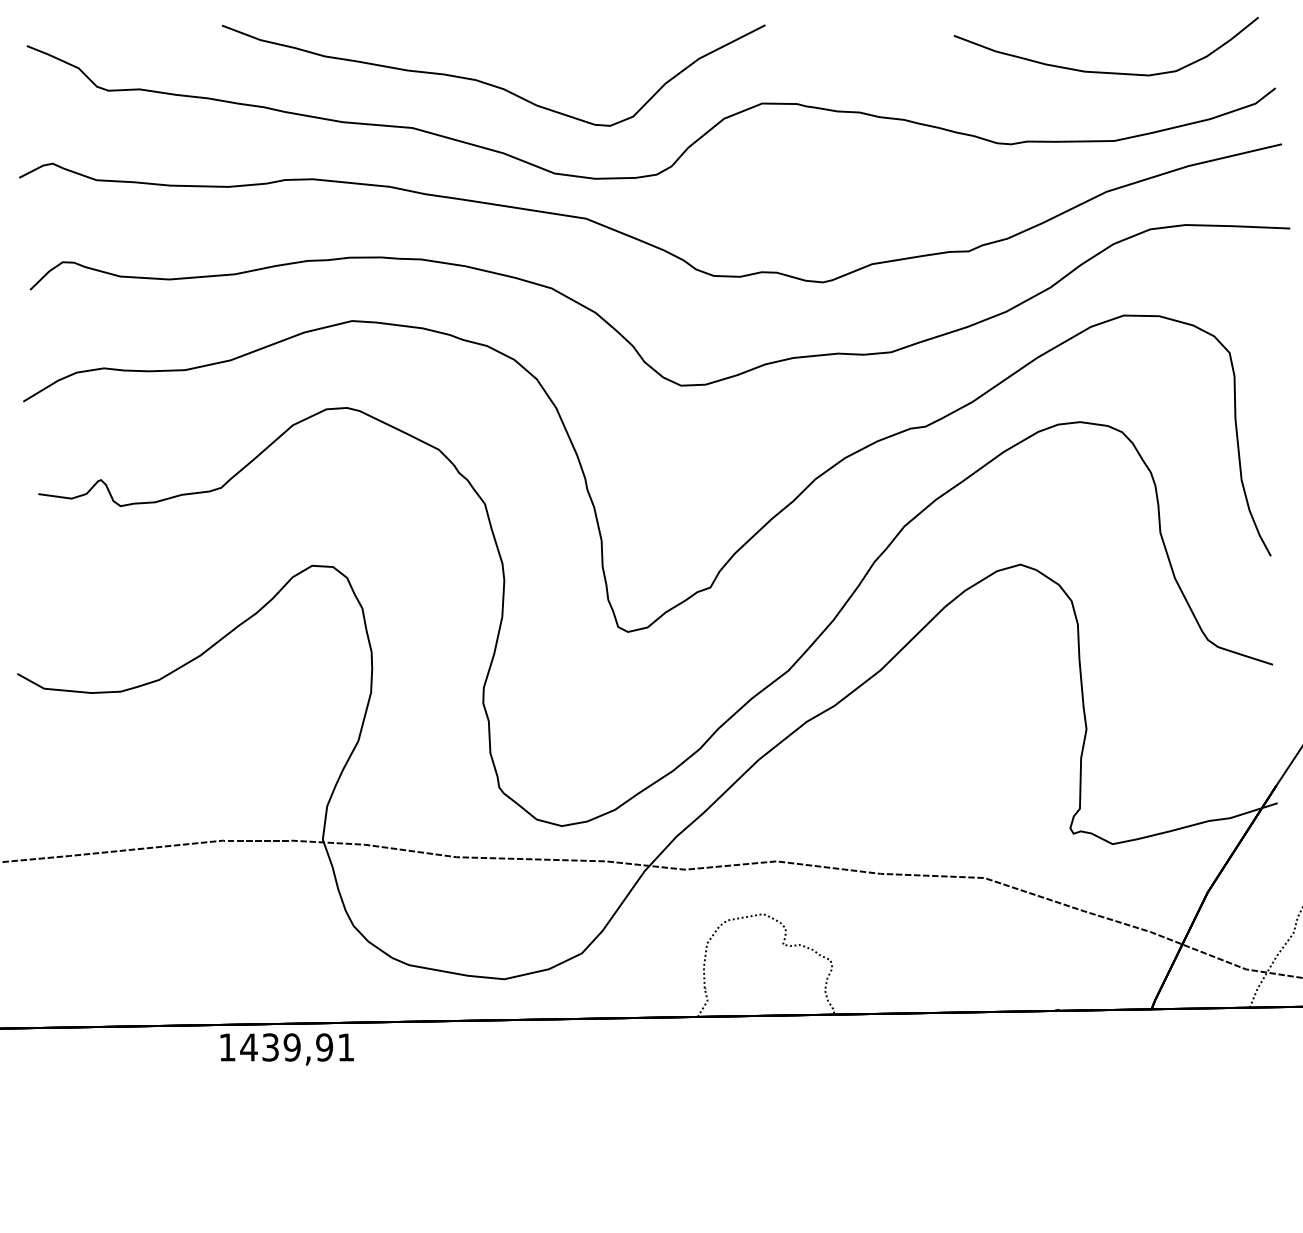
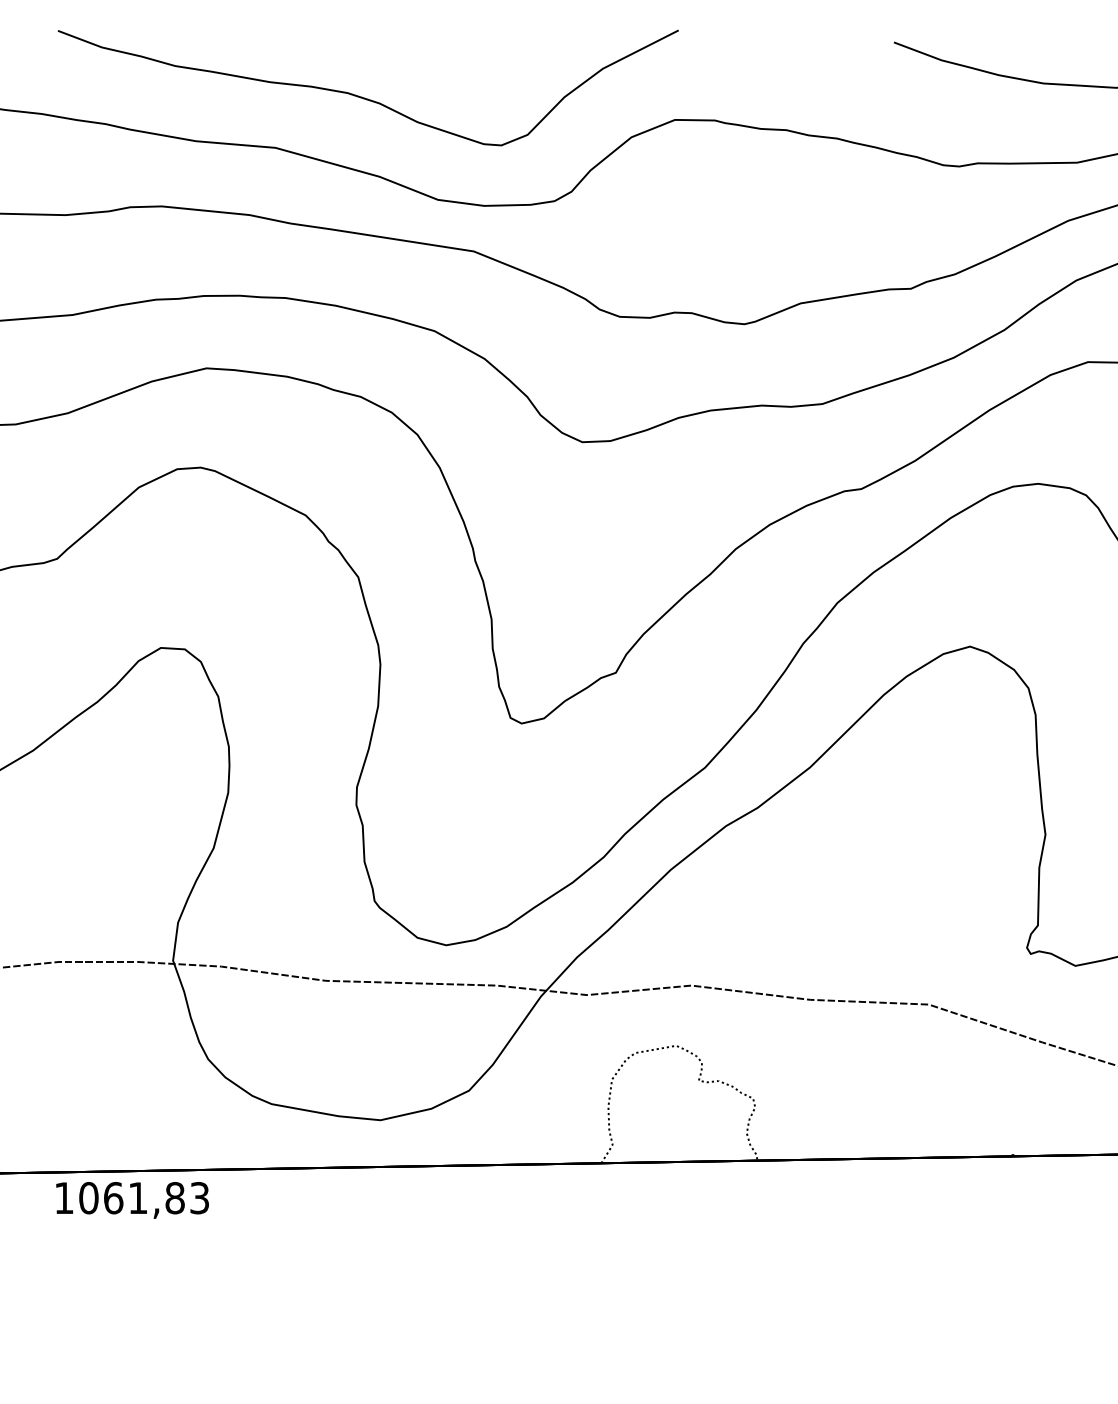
text: (297, 1047) -> (144, 1198), 1439,91 -> 1061,83

